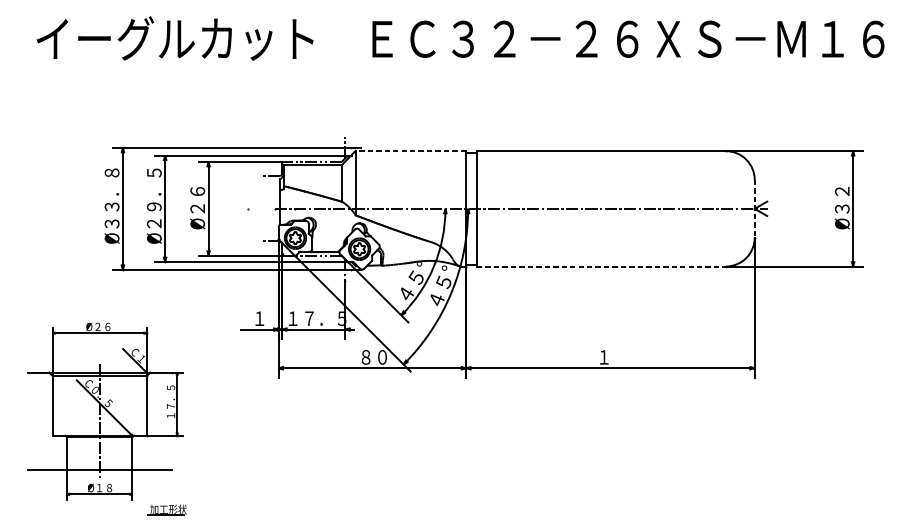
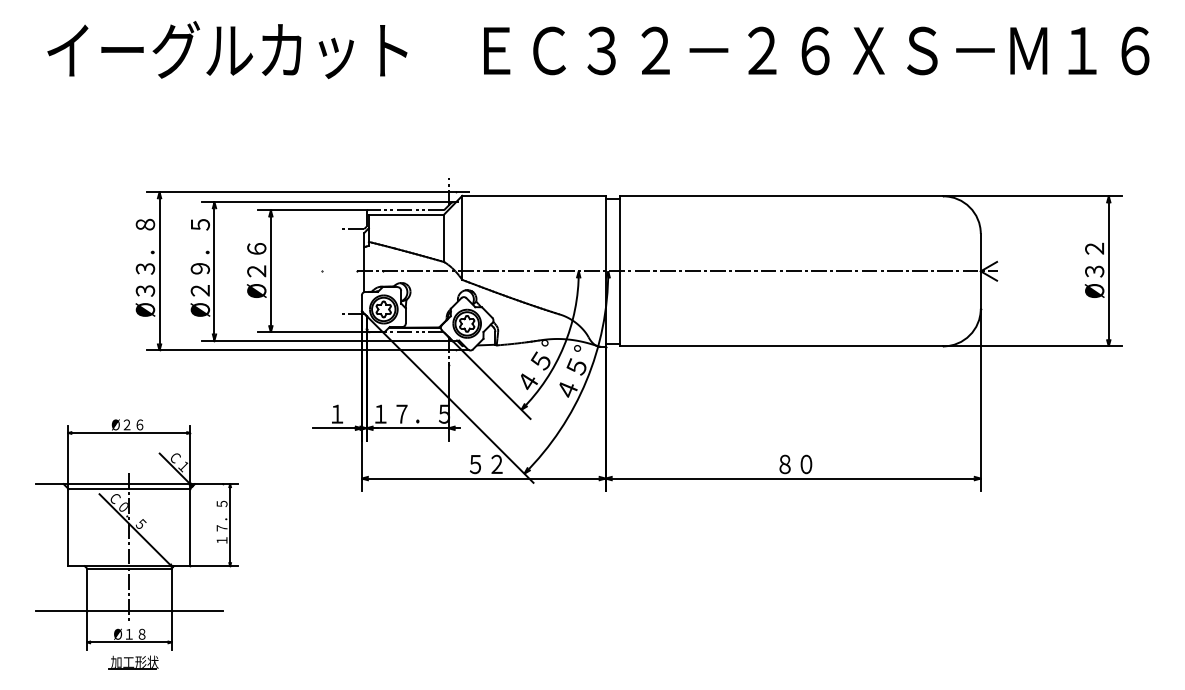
line: (410, 150) -> (533, 195), dashed -> solid
line: (754, 208) -> (980, 271), dashed -> solid
line: (601, 266) -> (781, 346), dashed -> solid
text: (373, 357) -> (485, 464), ８０ -> ５２
text: (612, 357) -> (795, 464), １ -> ８０
part: (167, 509) -> (133, 662), moved

